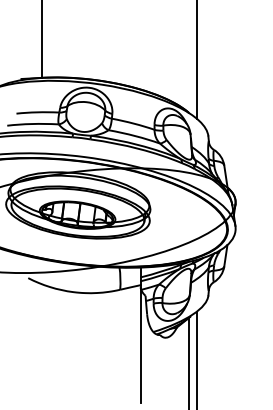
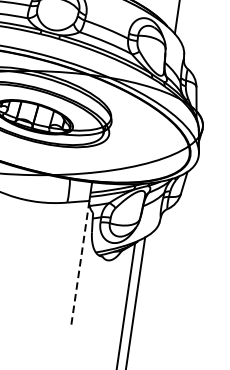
line: (140, 343) -> (80, 262), solid -> dashed

